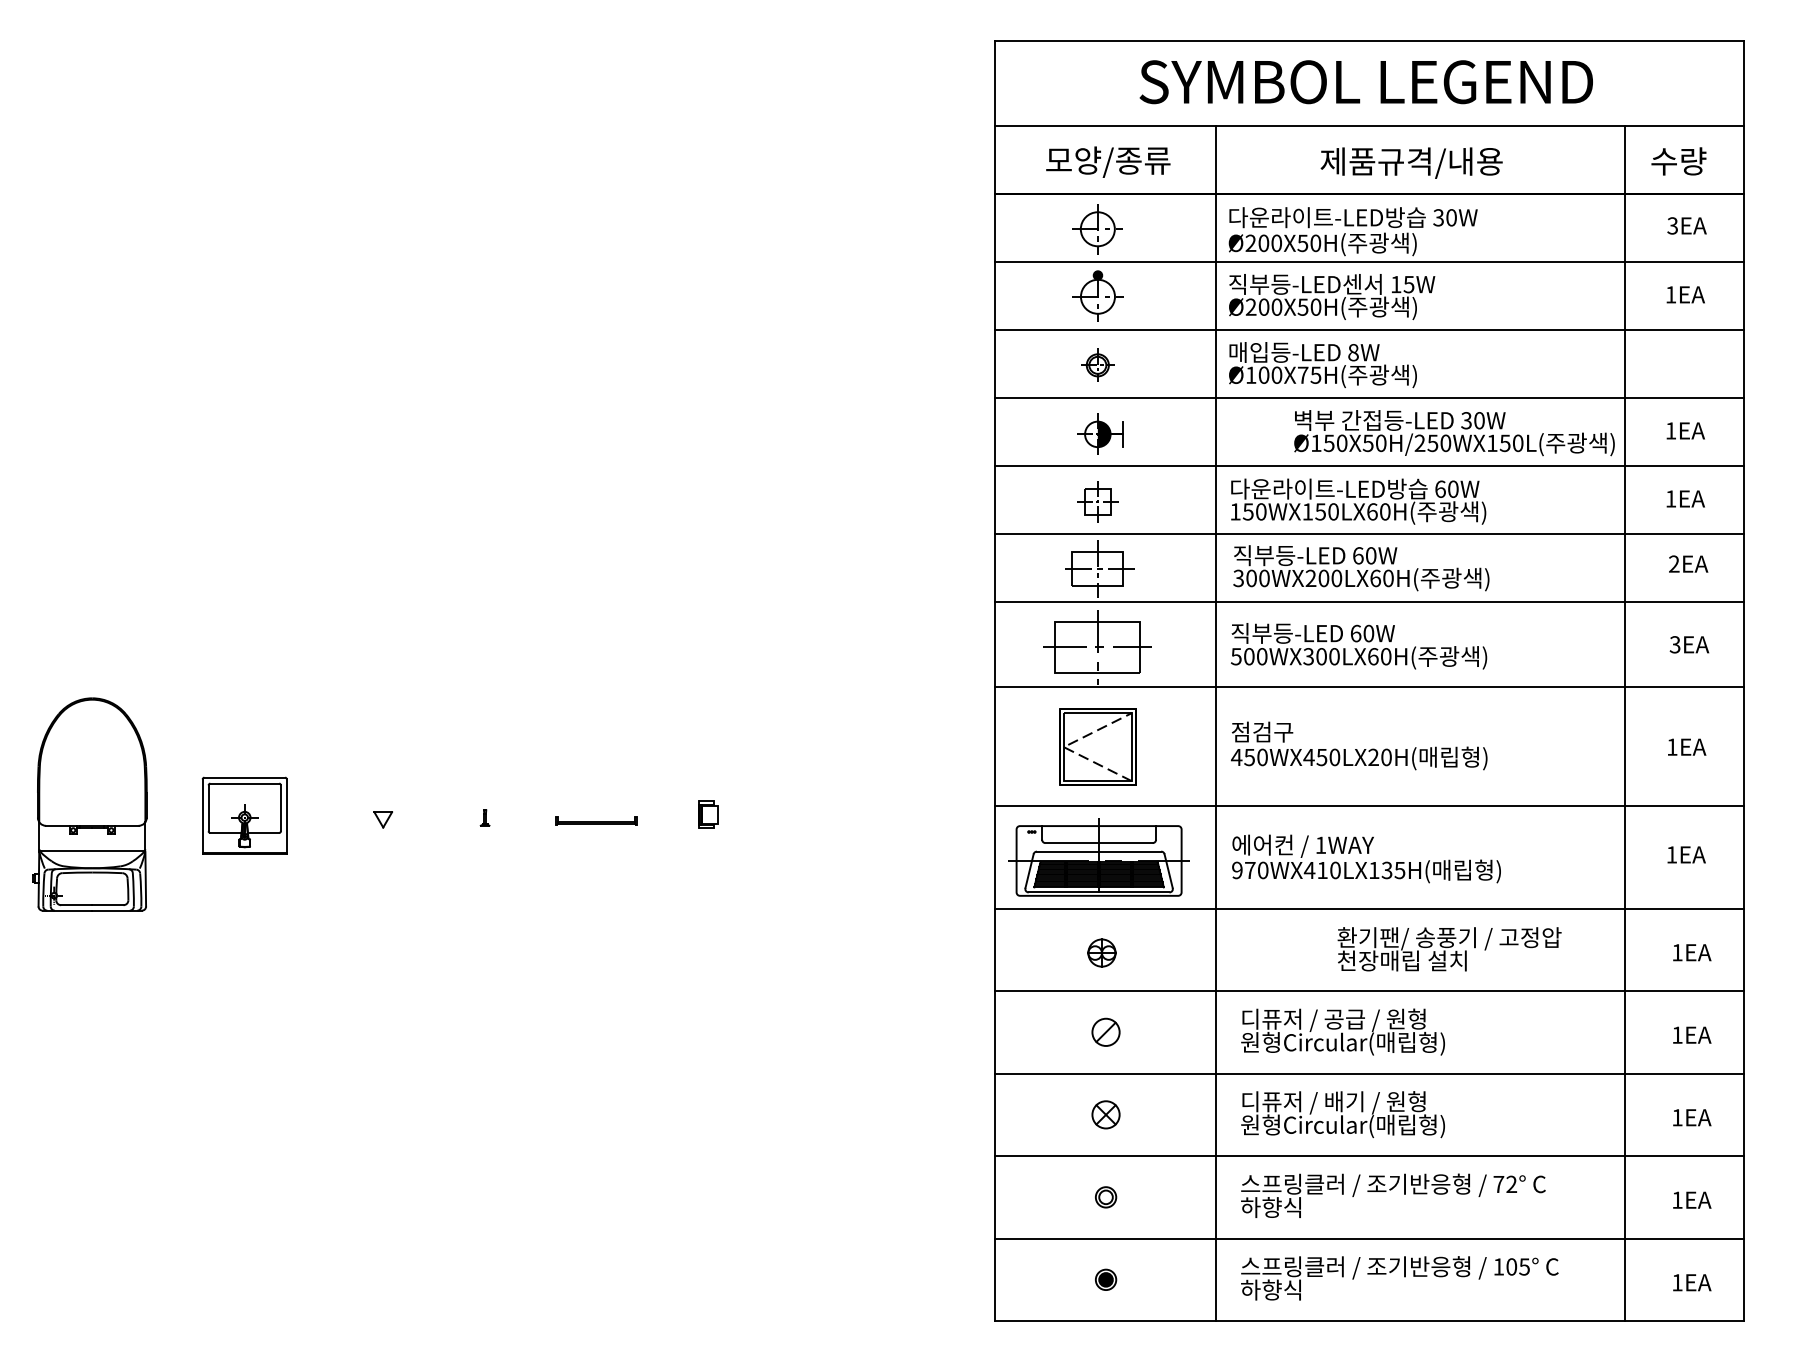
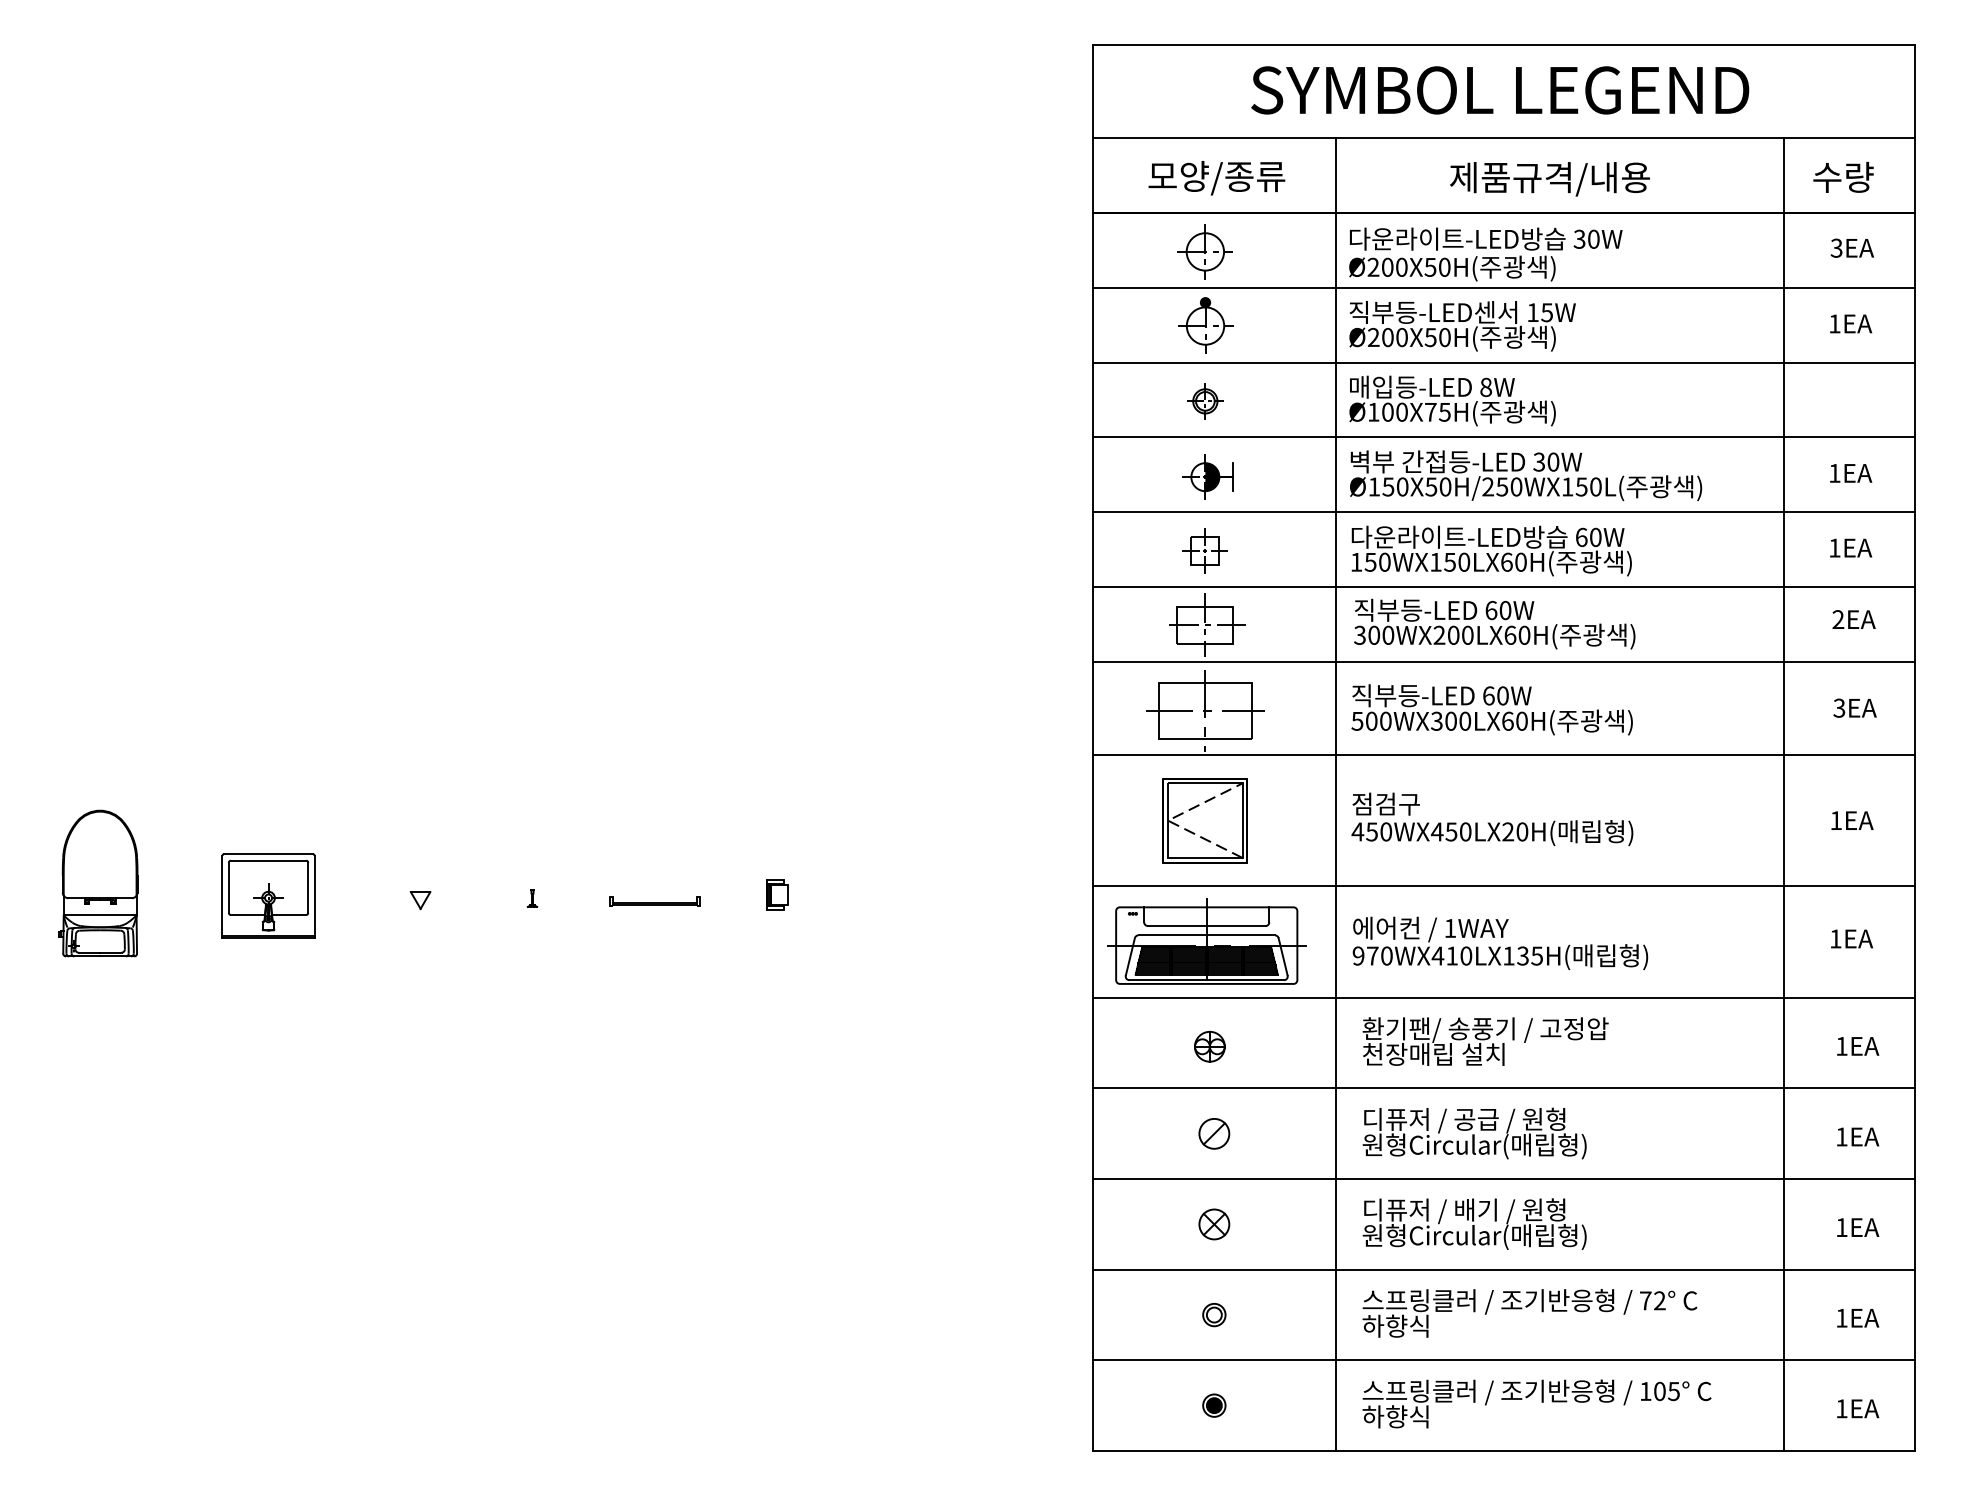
text: (1454, 432) -> (1526, 475), moved
part: (89, 804) -> (98, 883), size x0.62
text: (1449, 949) -> (1485, 1041), moved

